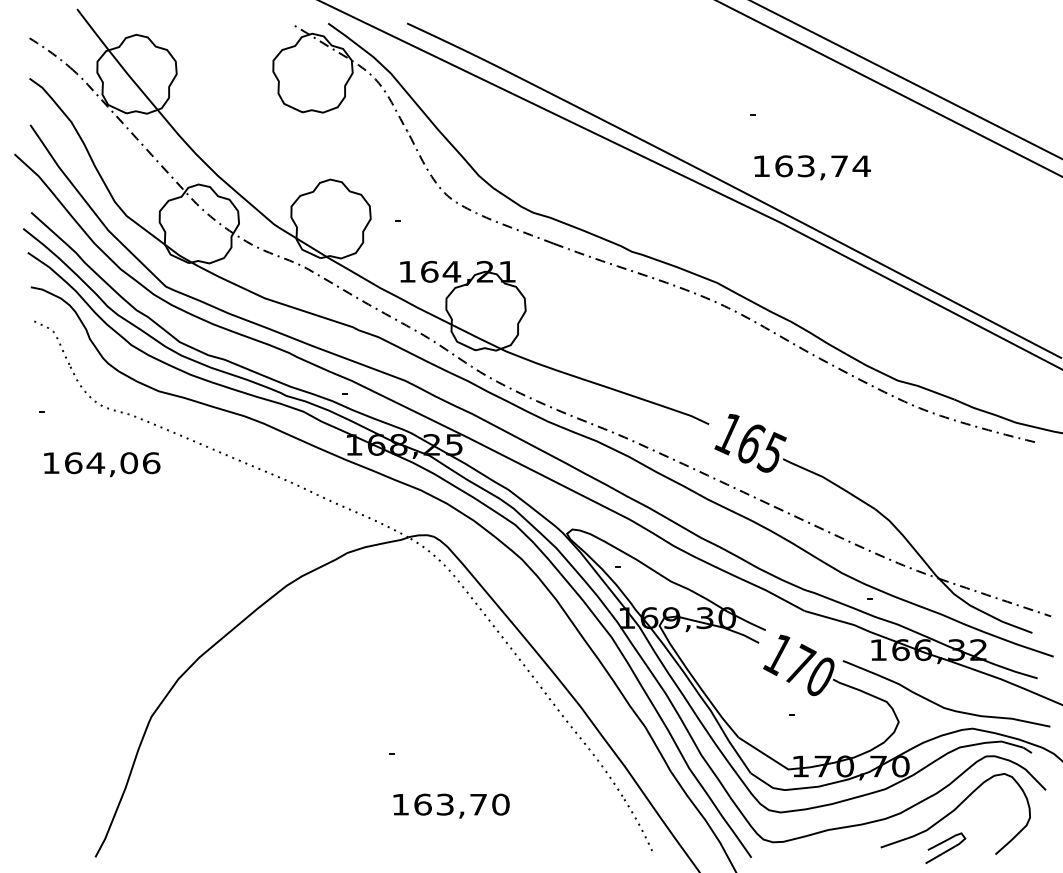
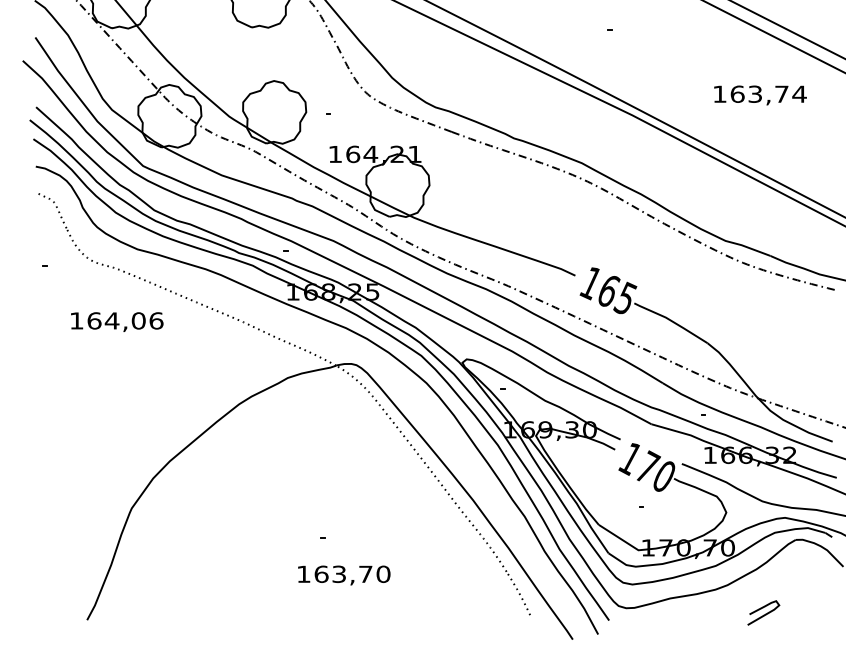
text: (812, 167) -> (760, 95), moved
text: (102, 464) -> (117, 321), moved
text: (451, 805) -> (344, 574), moved
curve: (954, 811) -> (770, 583), removed

